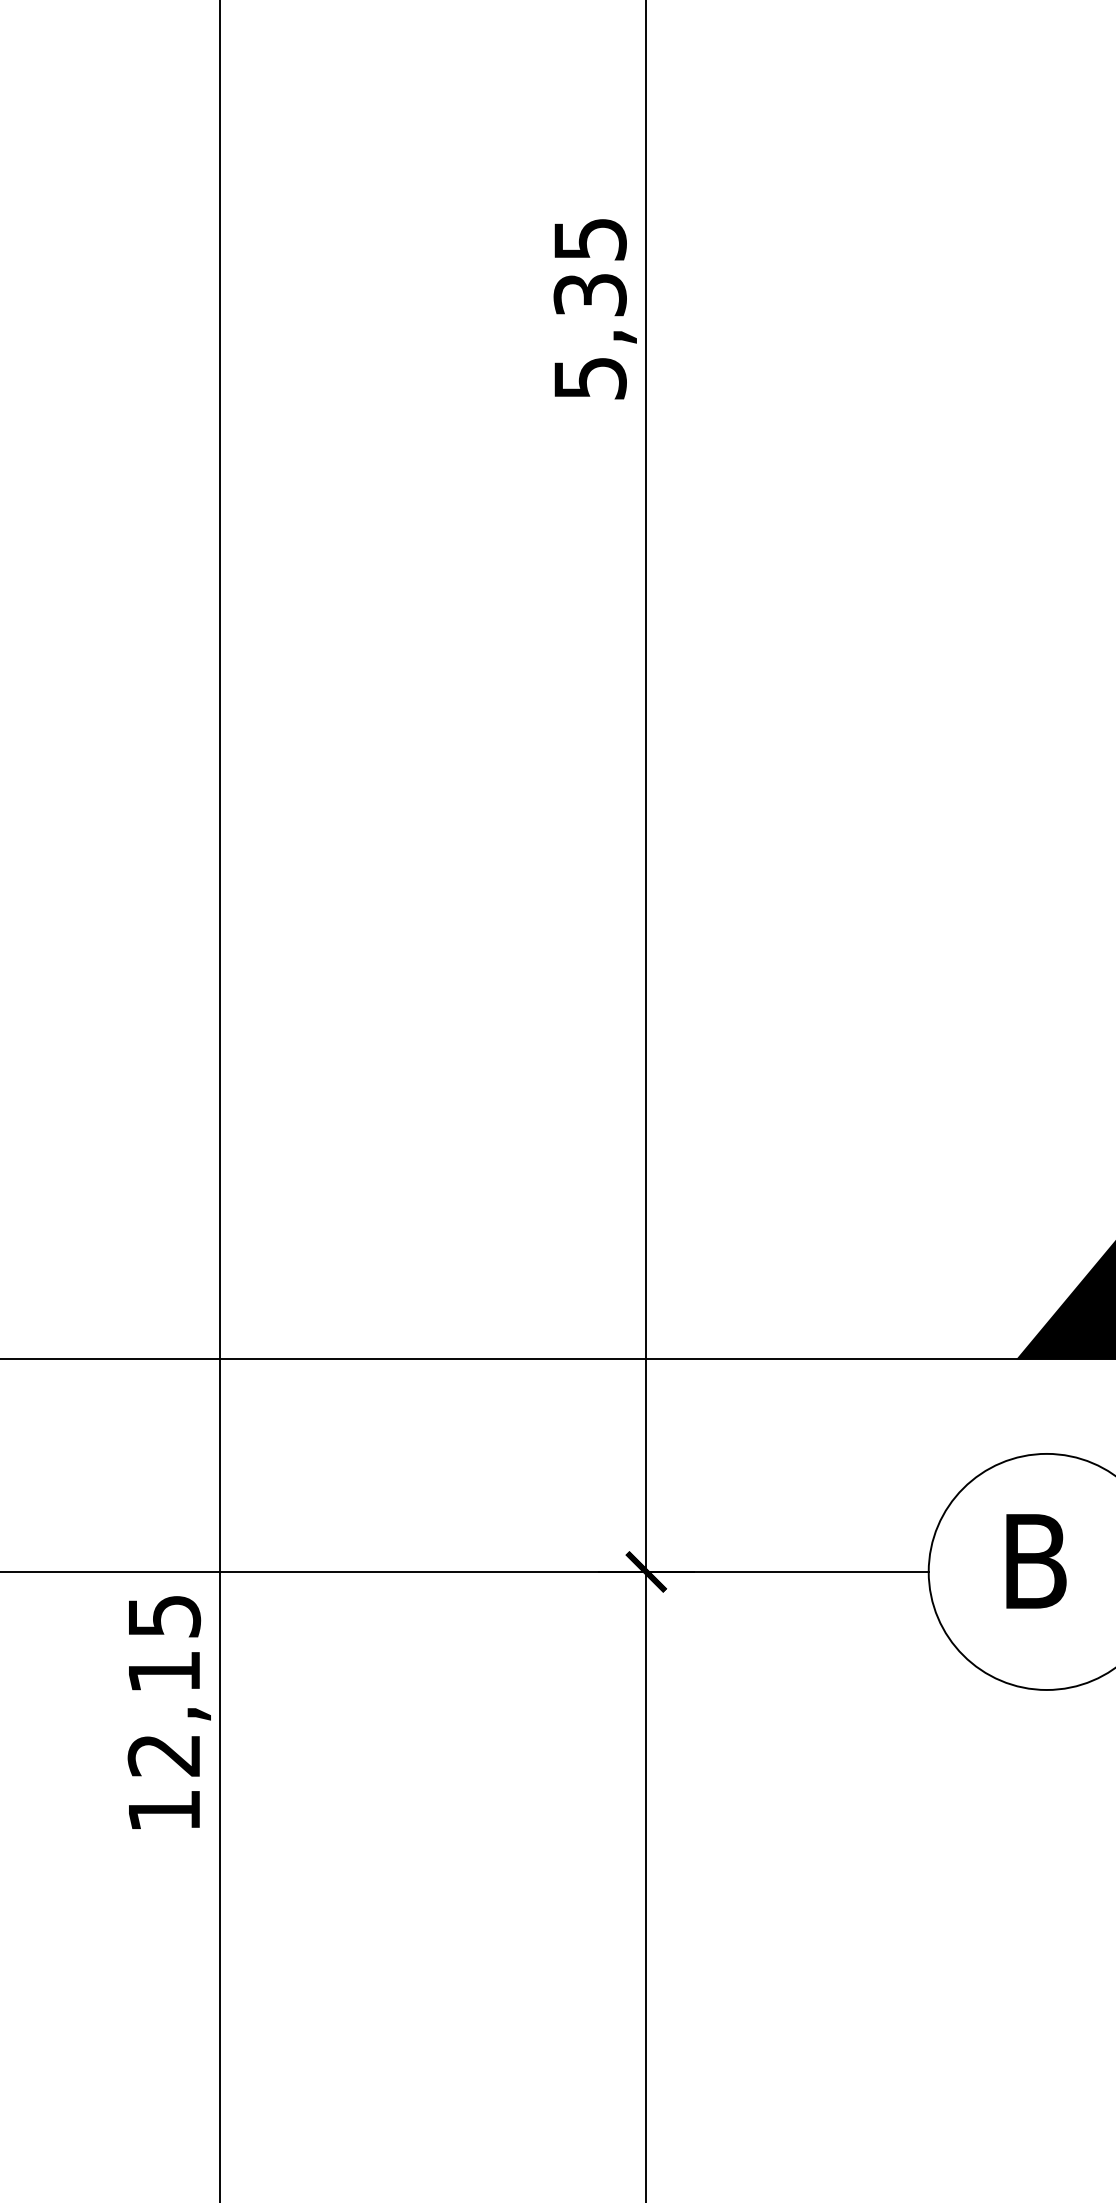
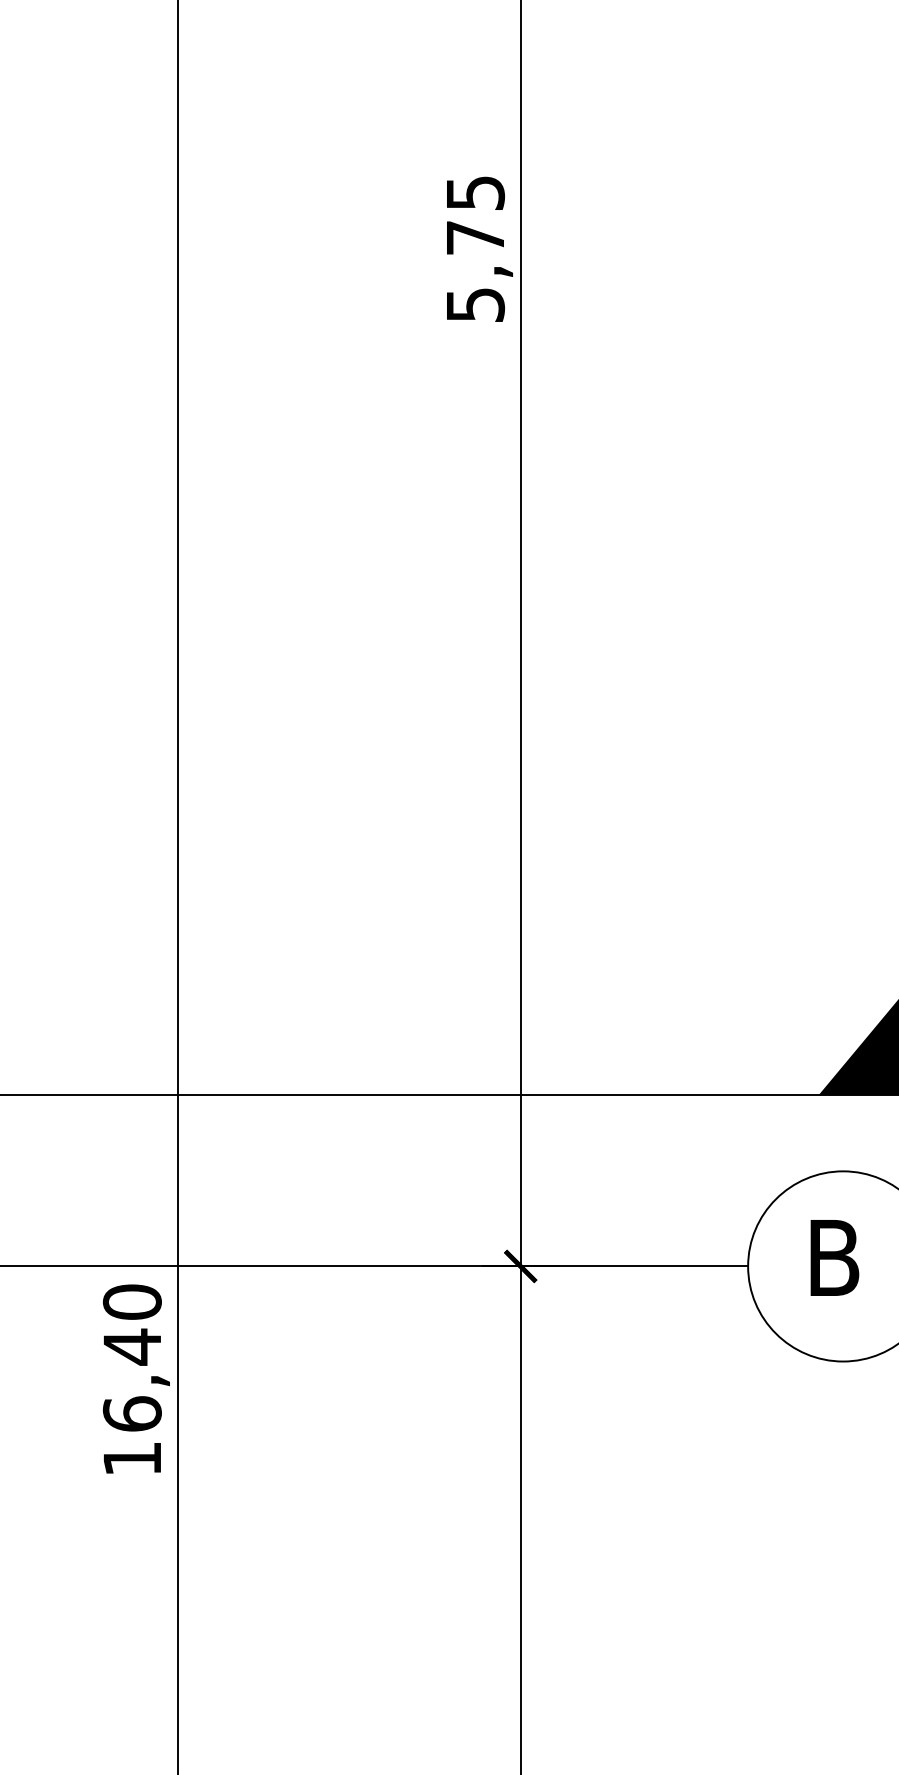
text: (589, 295) -> (474, 238), 5,35 -> 5,75
text: (164, 1685) -> (132, 1357), 12,15 -> 16,40

